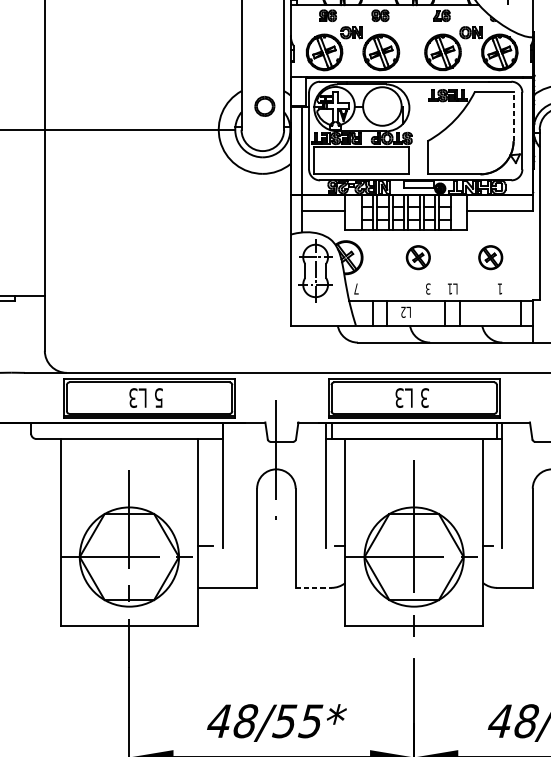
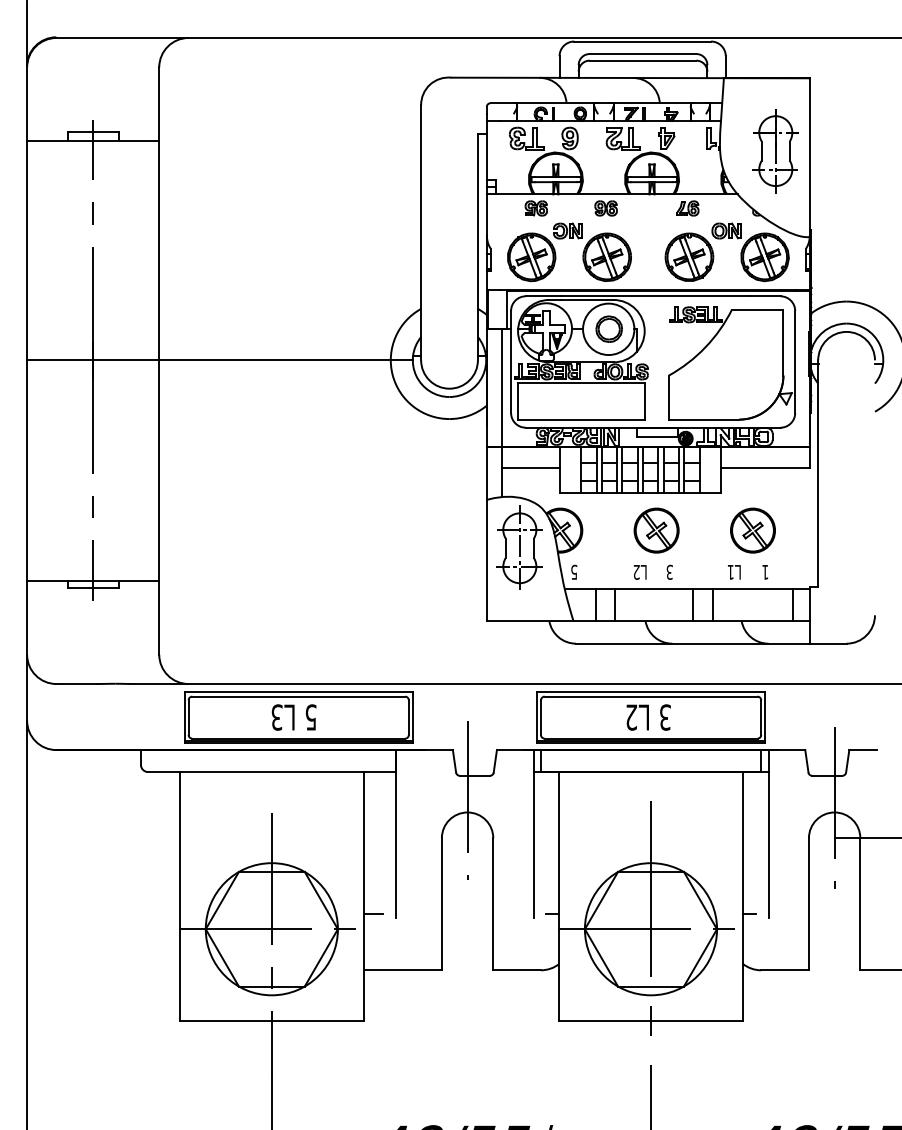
part: (264, 105) -> (608, 328), moved
line: (513, 116) -> (783, 342), dashed -> solid
part: (418, 257) -> (656, 530), size x1.43
part: (490, 257) -> (752, 530), size x1.43
text: (356, 288) -> (574, 571), 7 -> 5
text: (452, 289) -> (734, 572), moved
text: (405, 312) -> (639, 572), moved
text: (399, 398) -> (631, 717), L3 -> L2
line: (313, 588) -> (517, 970), dashed -> solid

